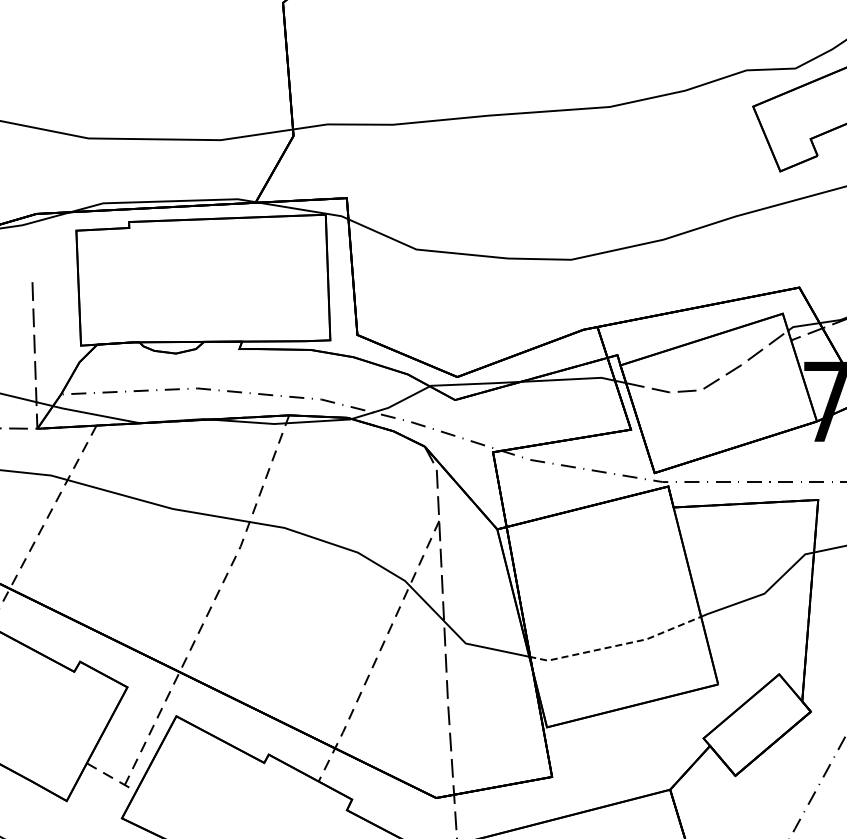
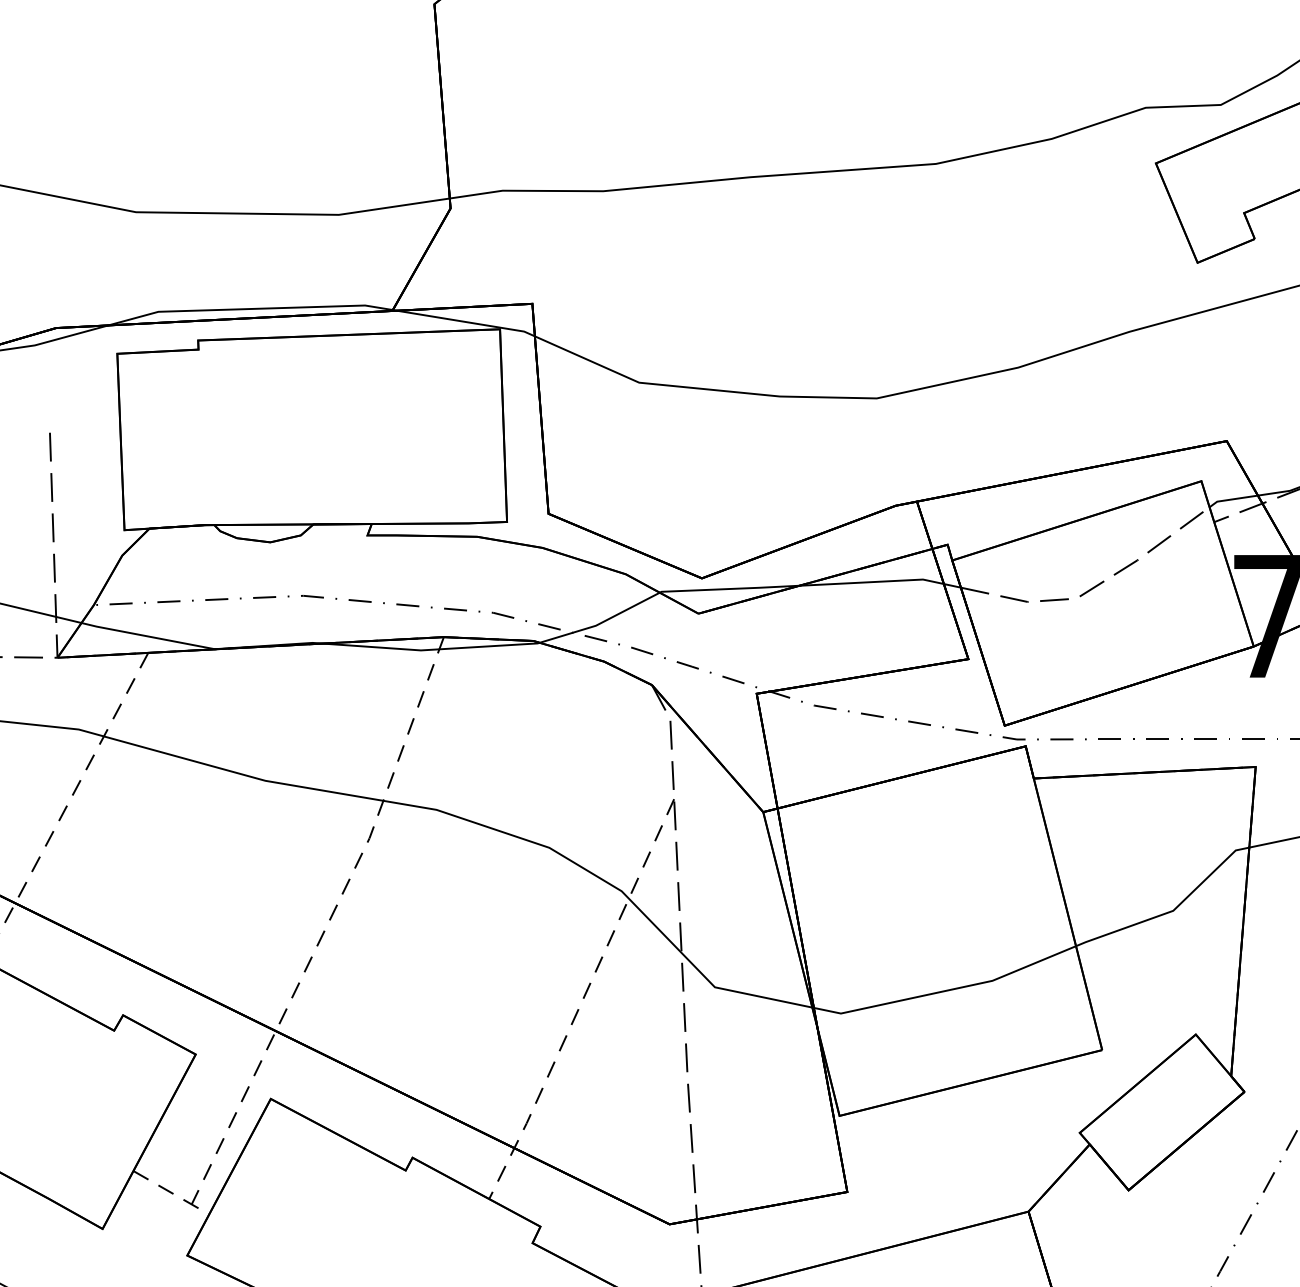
line: (616, 645) -> (946, 990), dashed -> solid

